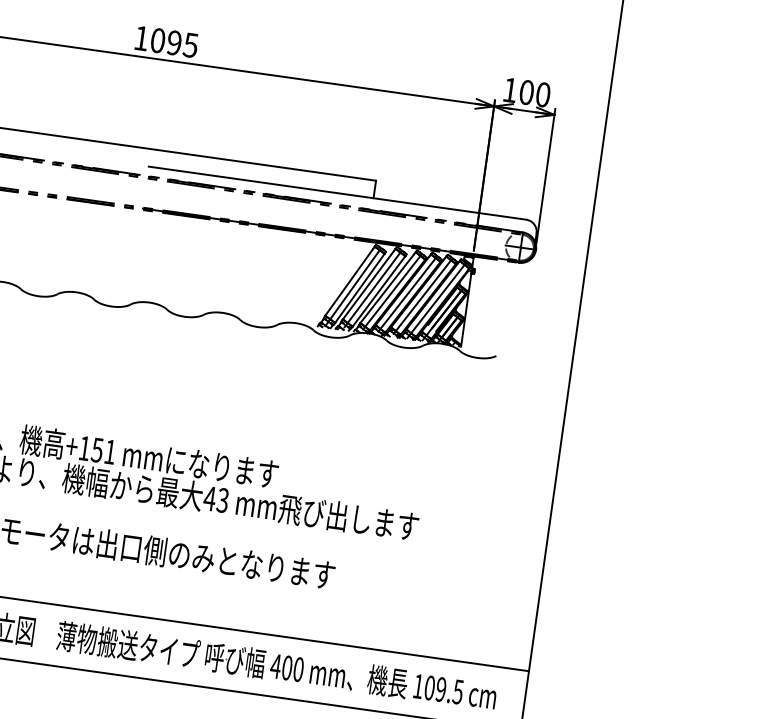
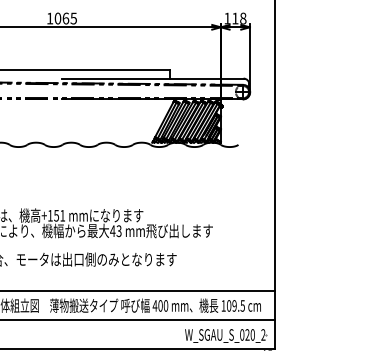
text: (173, 42) -> (65, 18), 1095 -> 1065
text: (535, 93) -> (239, 18), 100 -> 118

